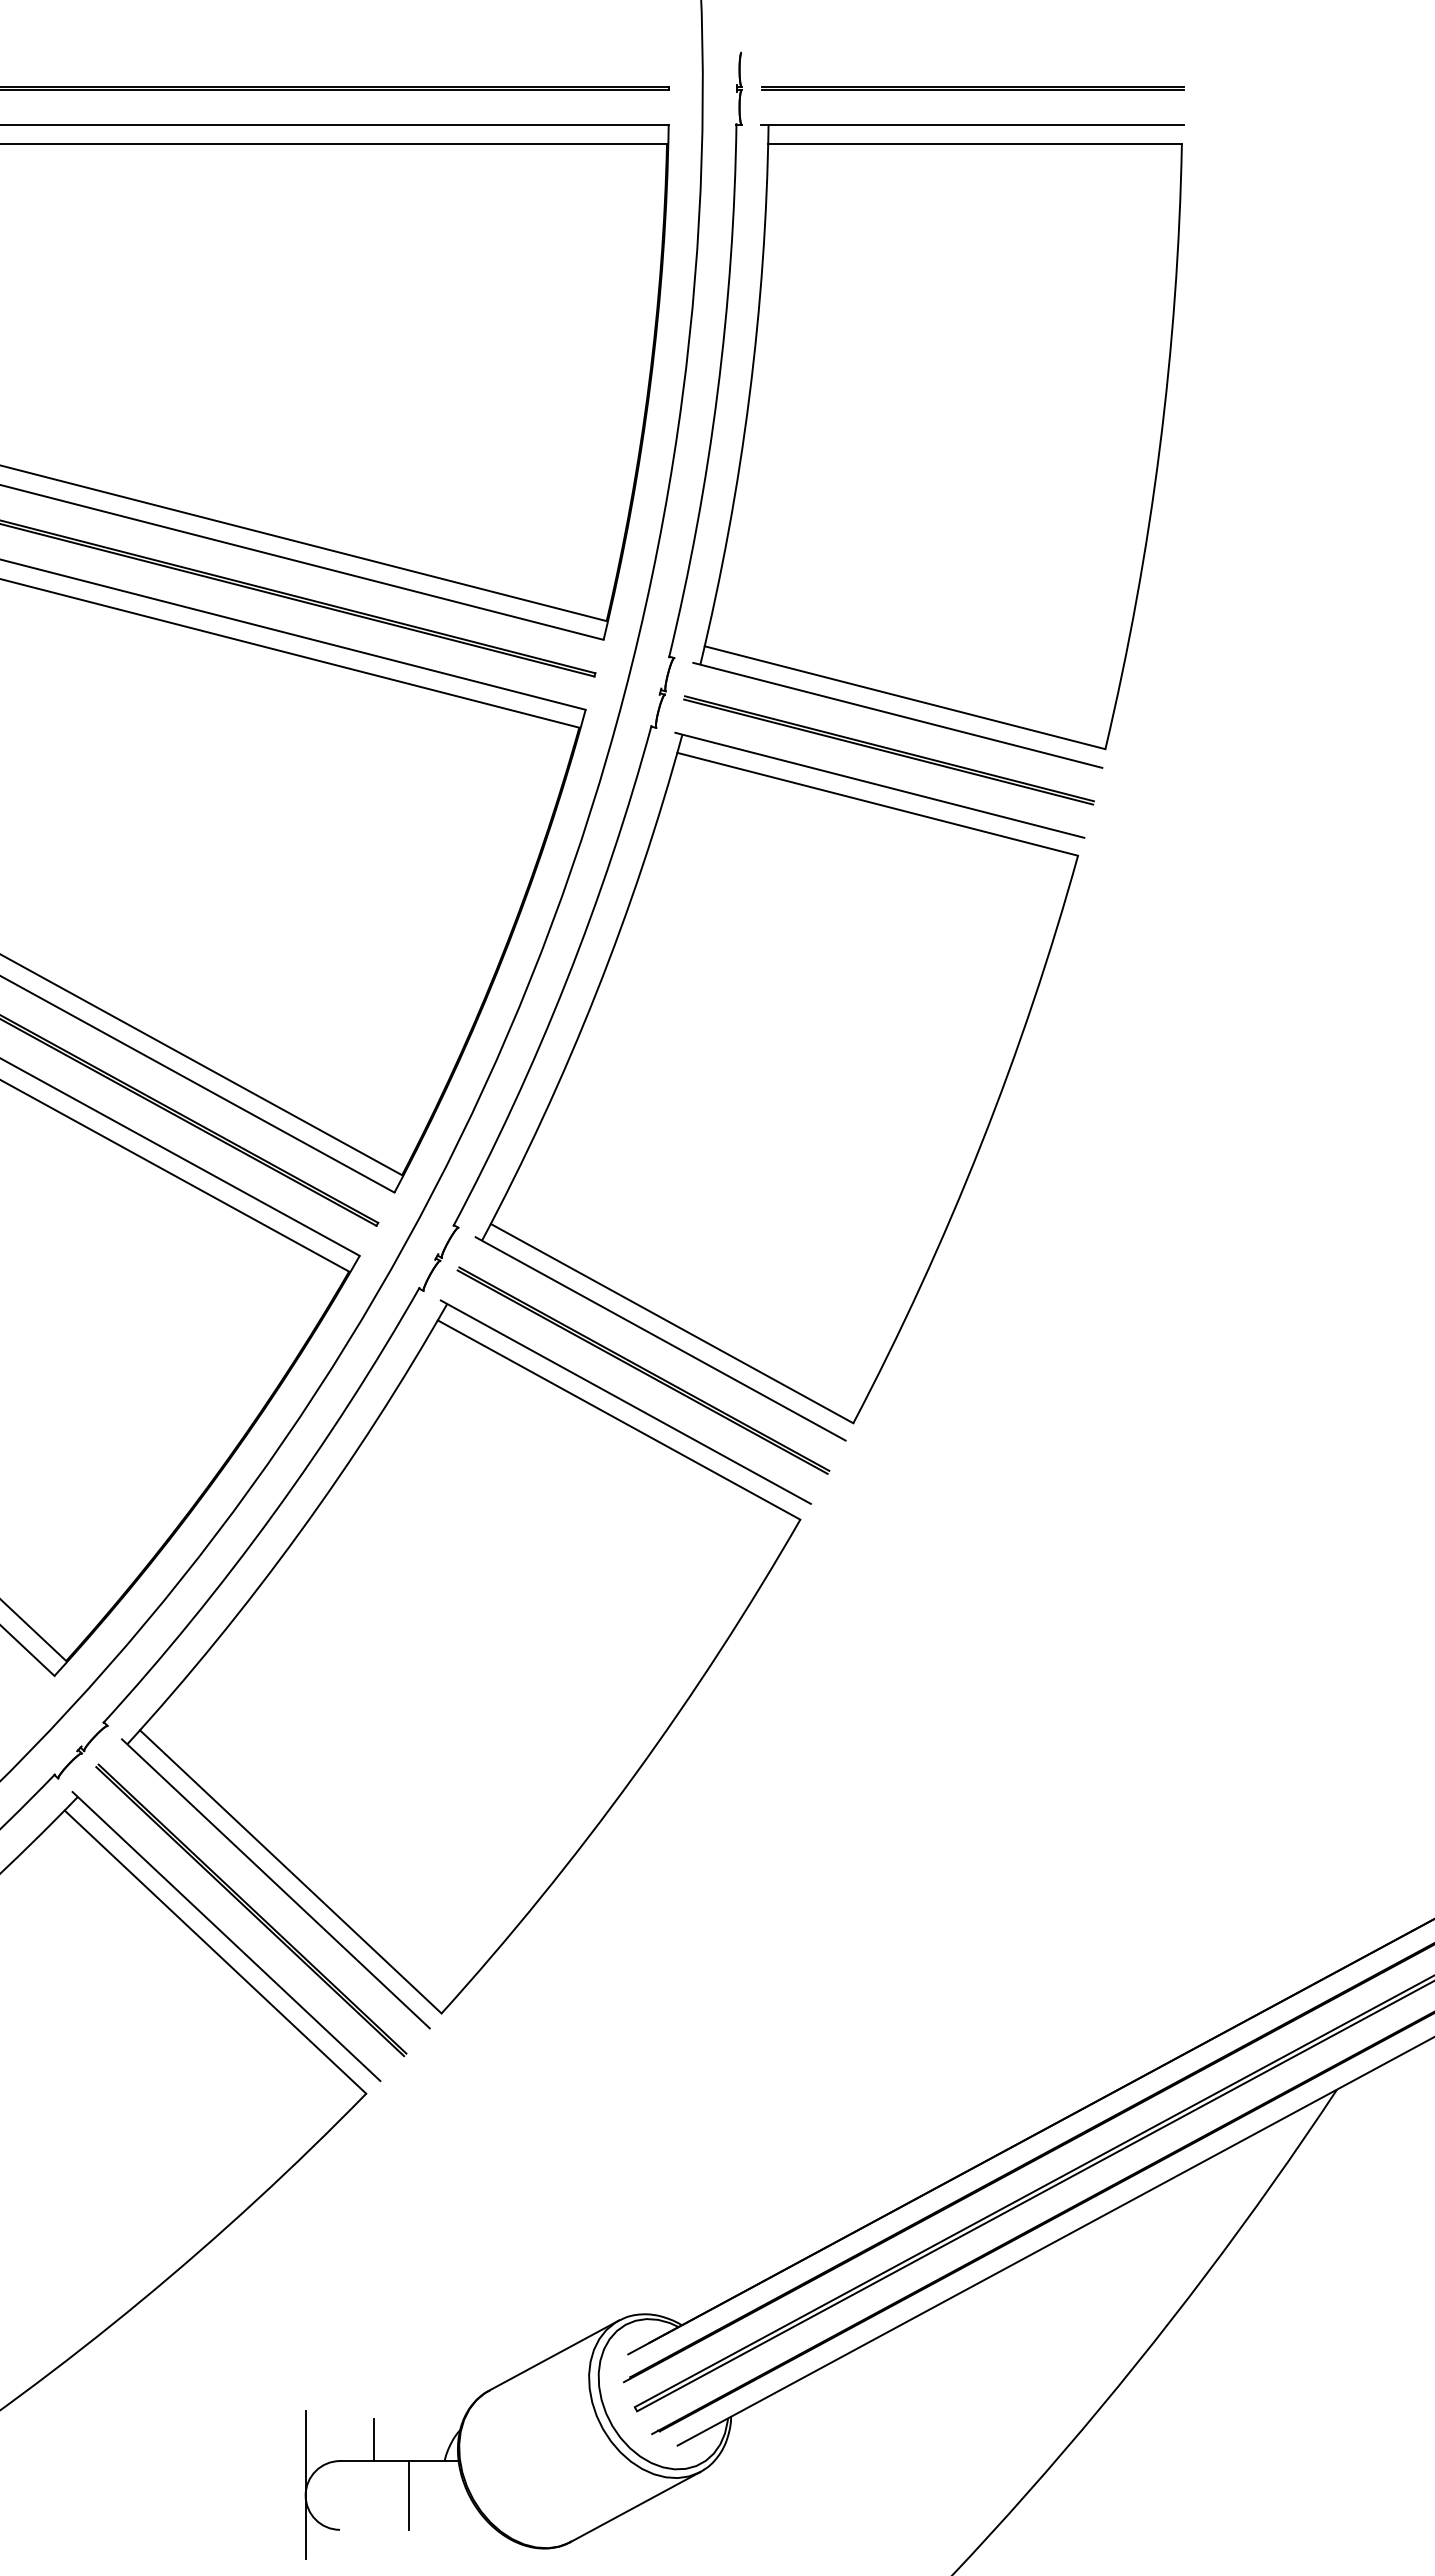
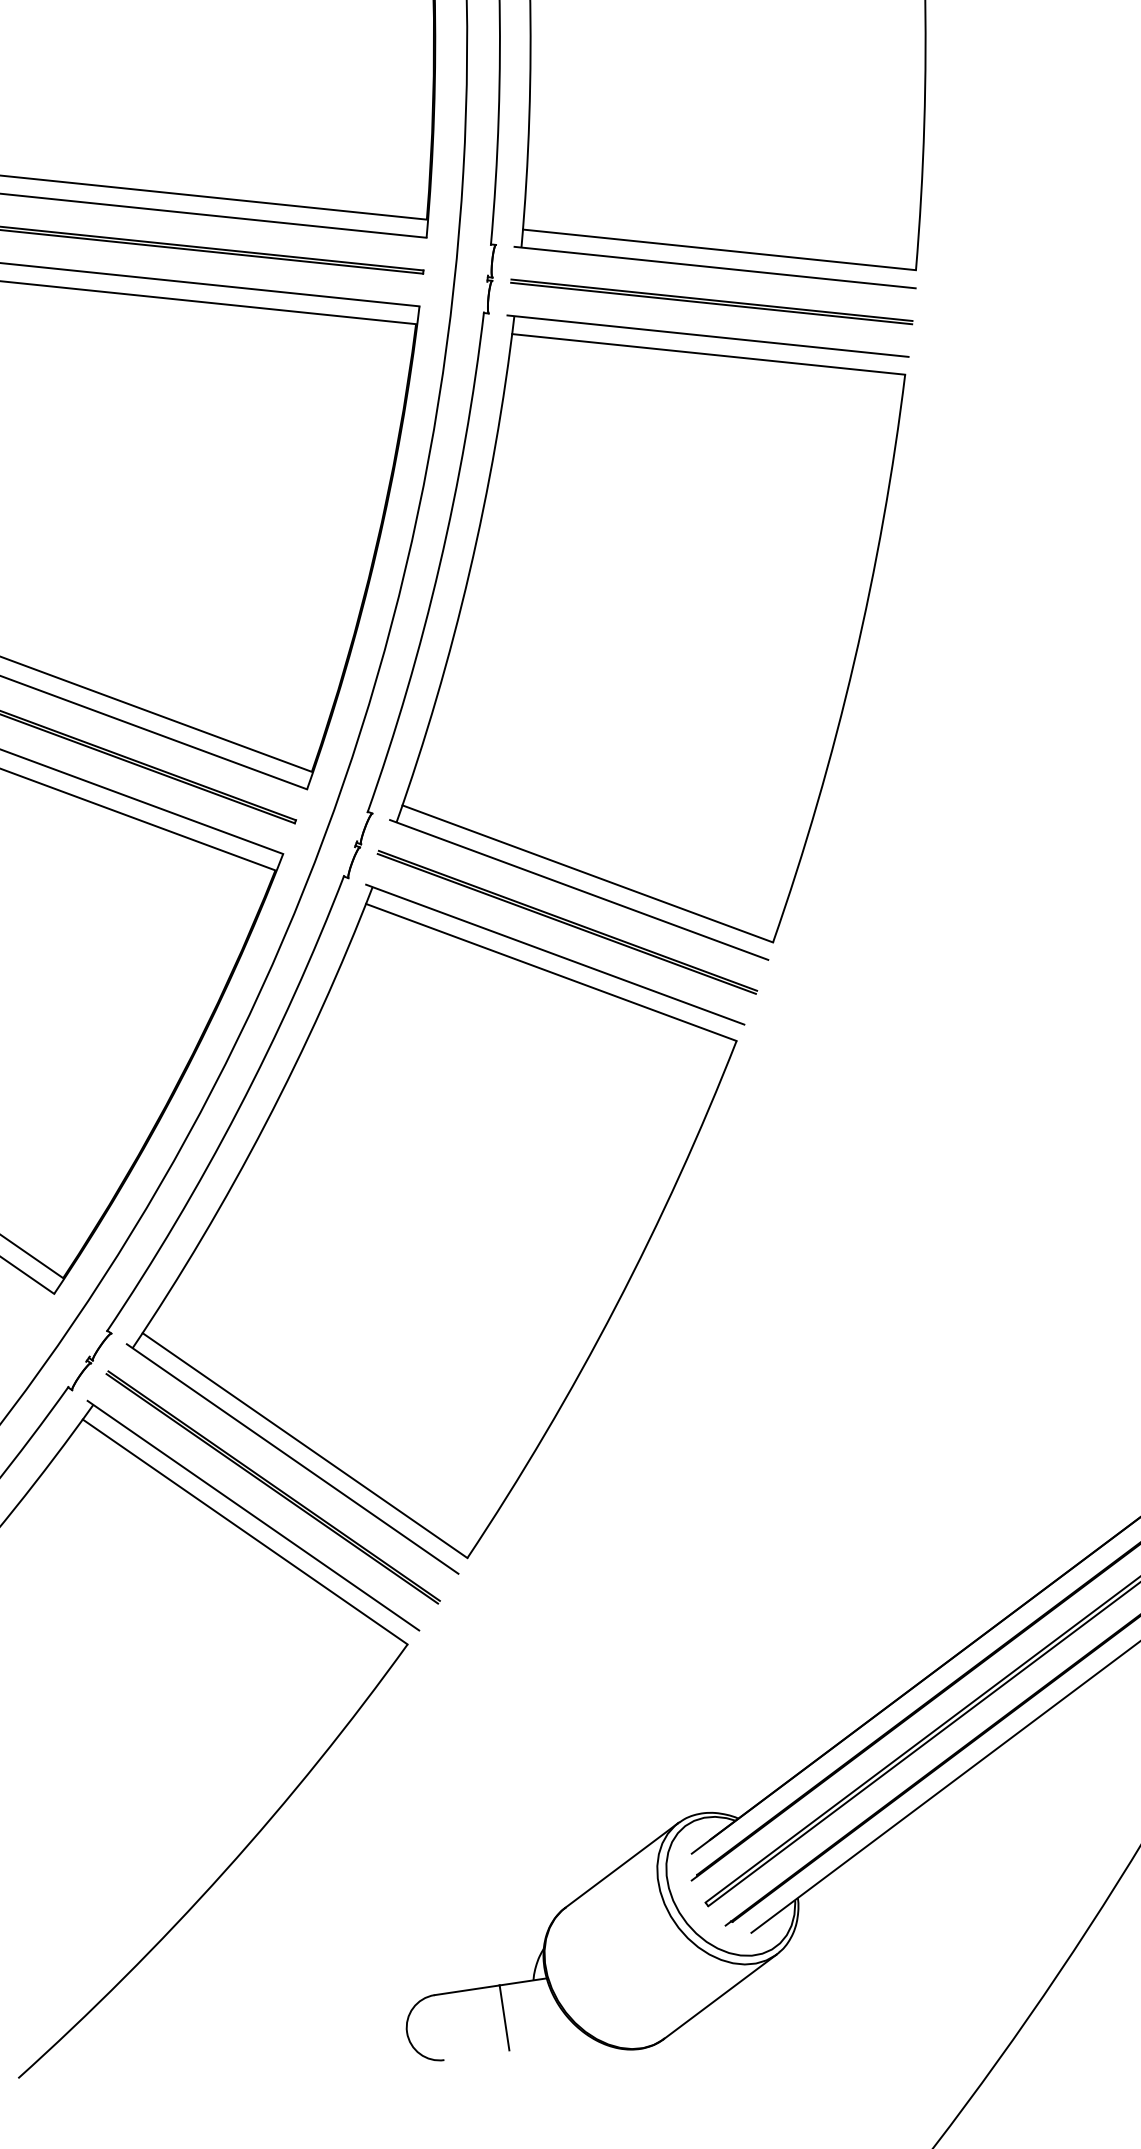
line: (374, 2440) -> (464, 1970), removed
line: (305, 2484) -> (405, 2022), removed

